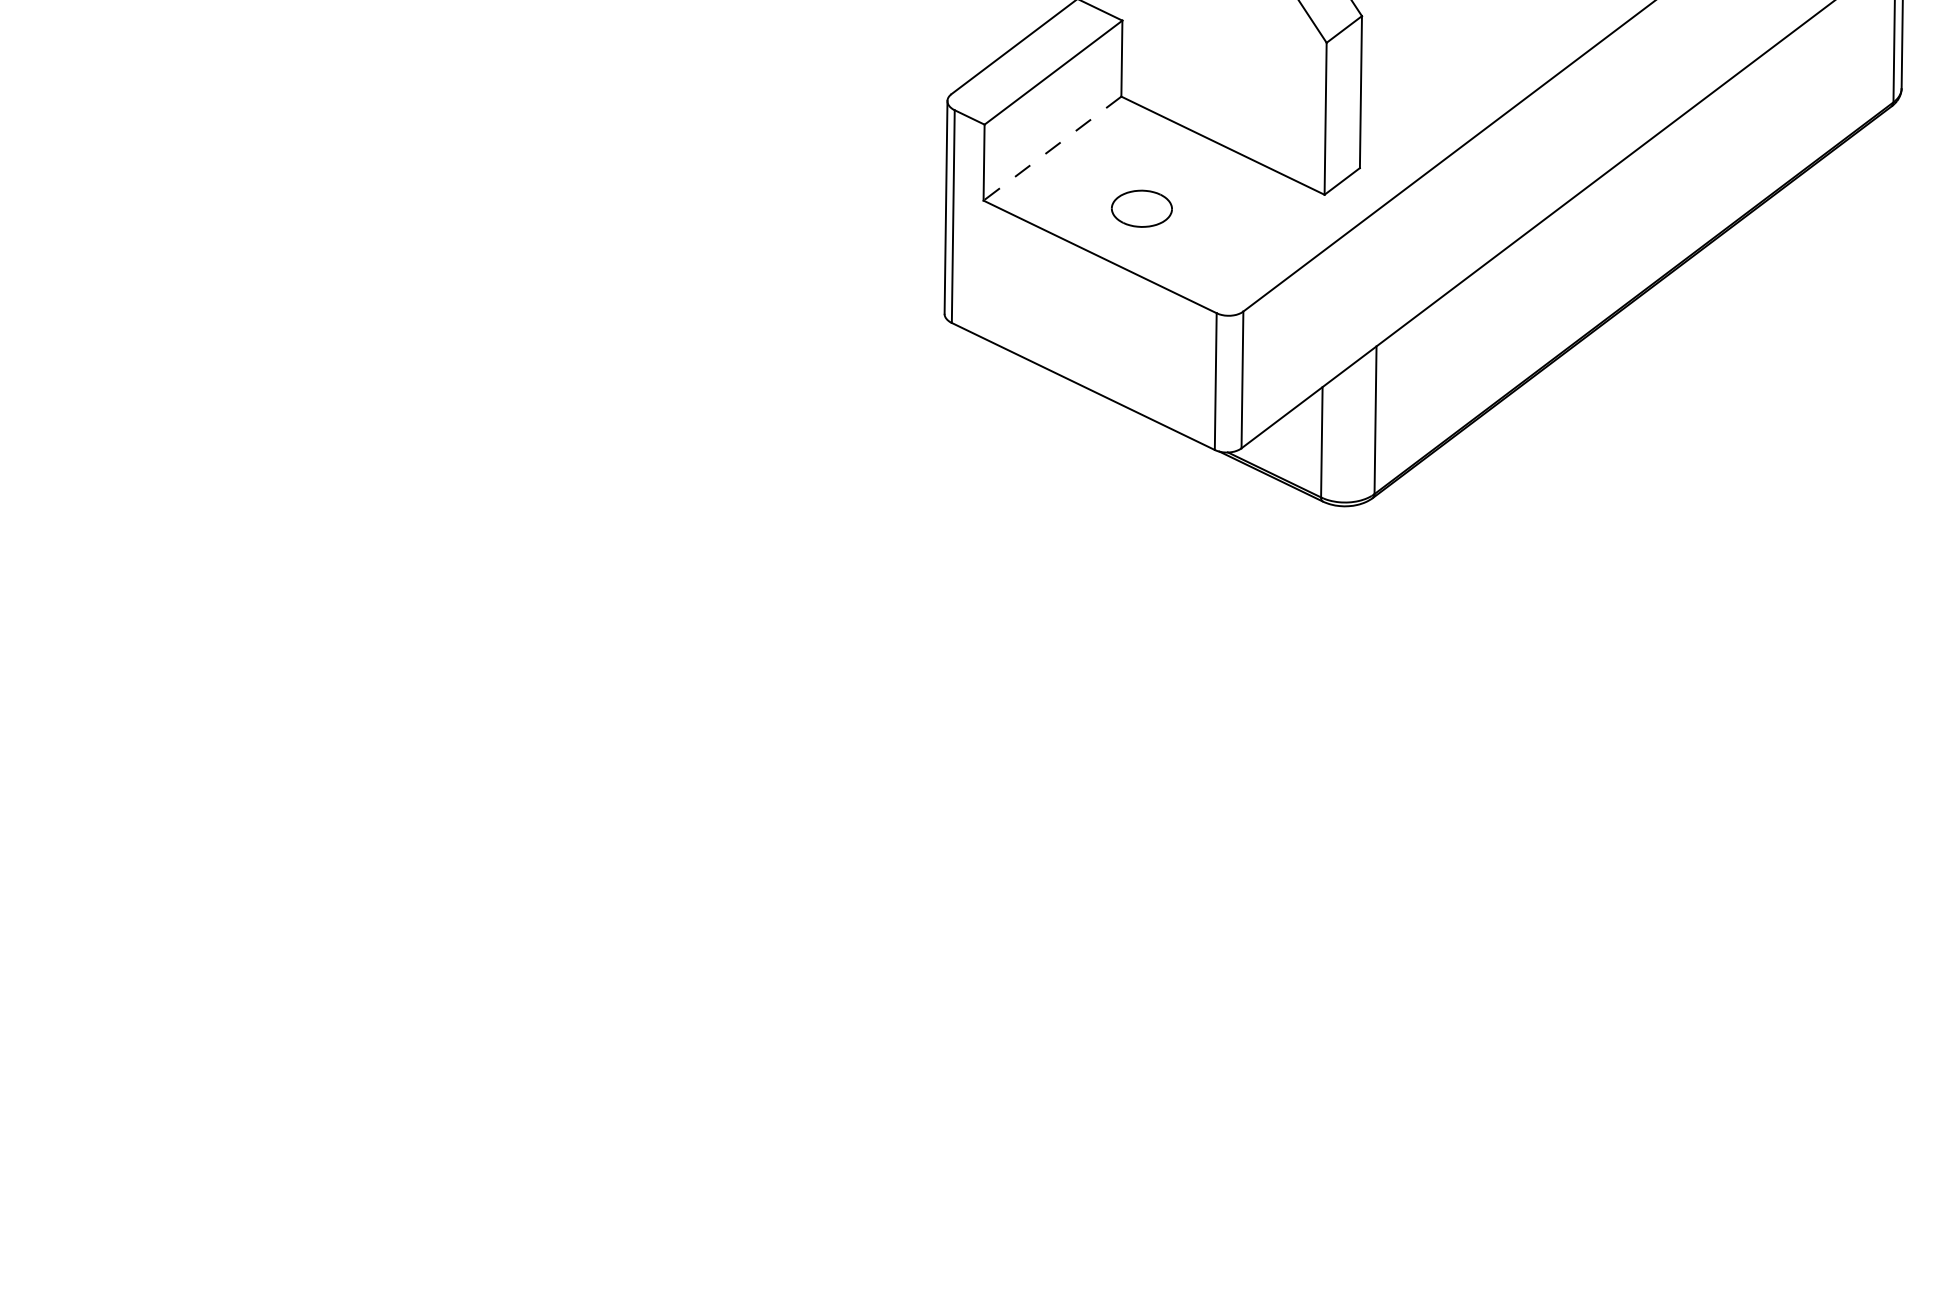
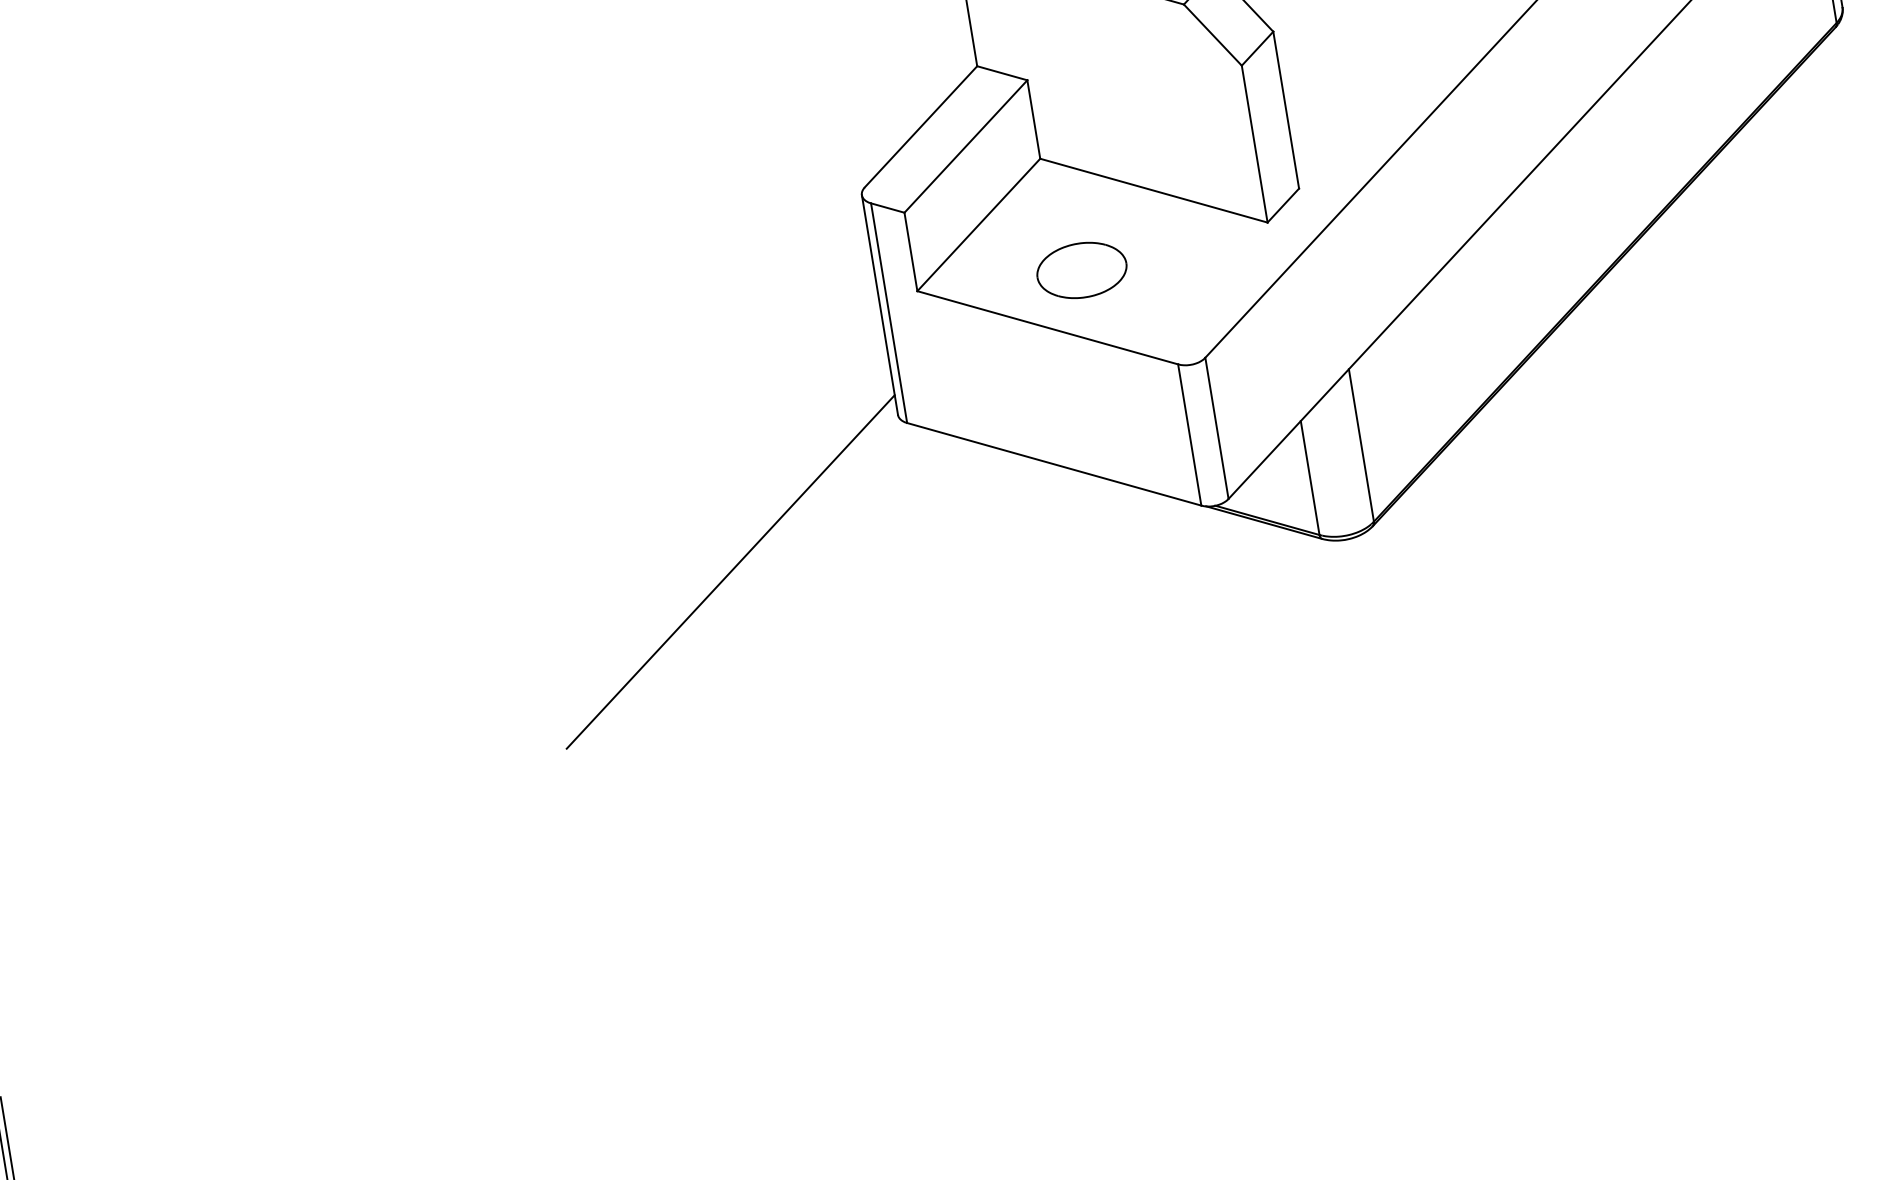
line: (1052, 148) -> (978, 224), dashed -> solid
part: (1141, 208) -> (1081, 270), size x1.43
line: (760, 433) -> (730, 571), added

